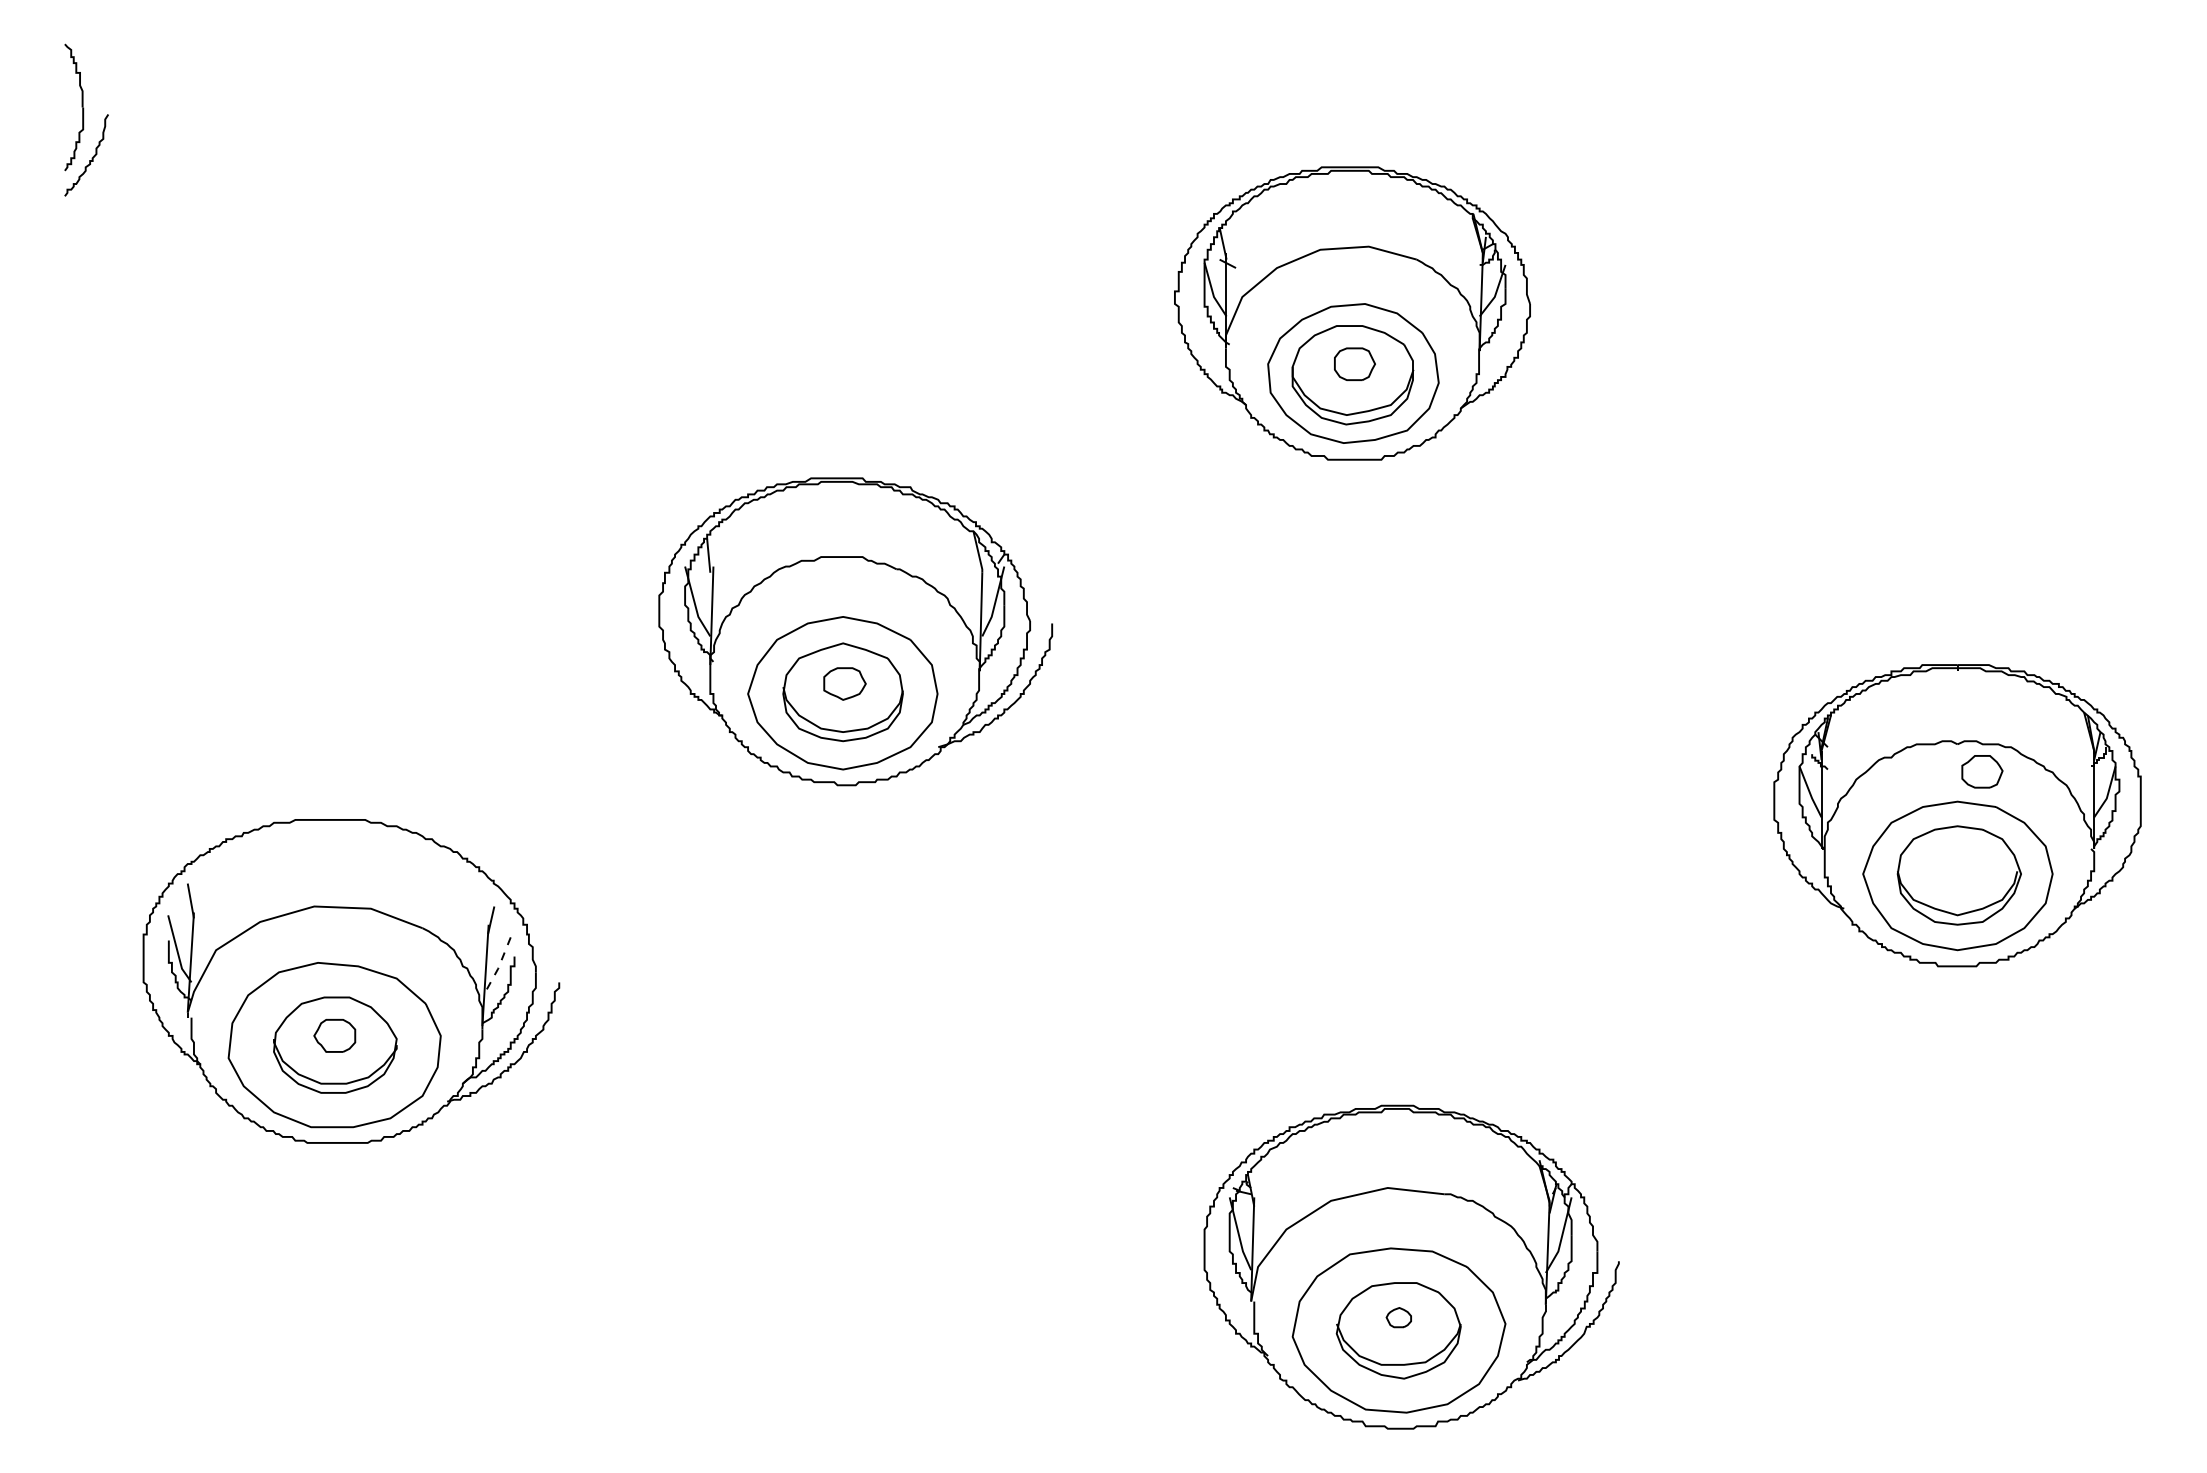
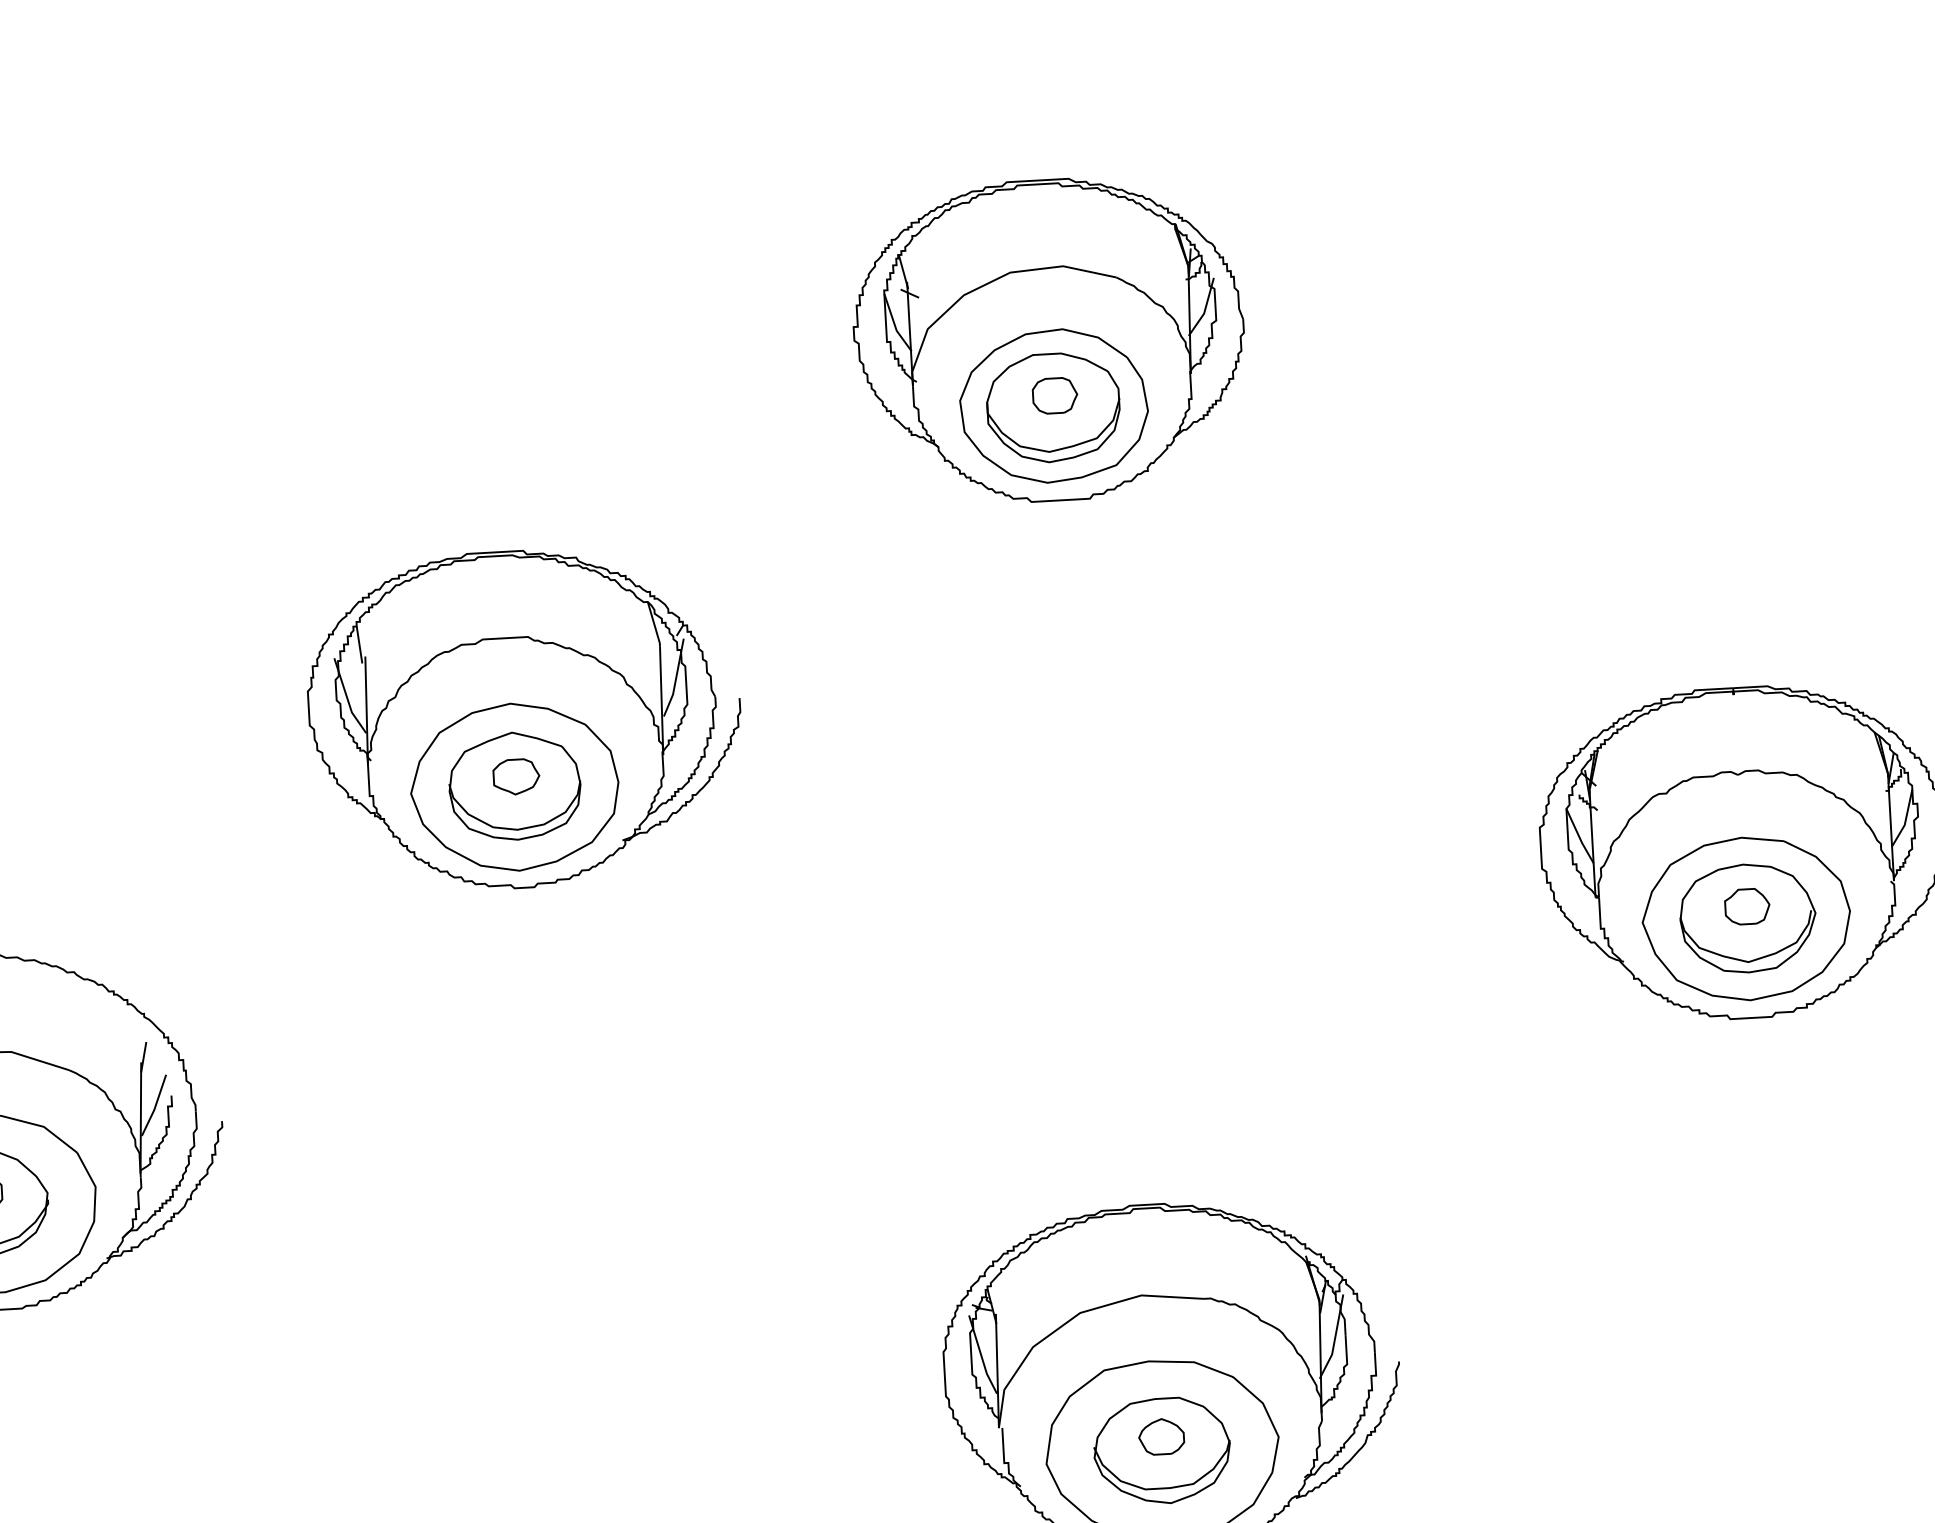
part: (1982, 771) -> (1747, 906), moved
line: (499, 966) -> (155, 1107), dashed -> solid
part: (1398, 1317) -> (1161, 1436), size x1.67

